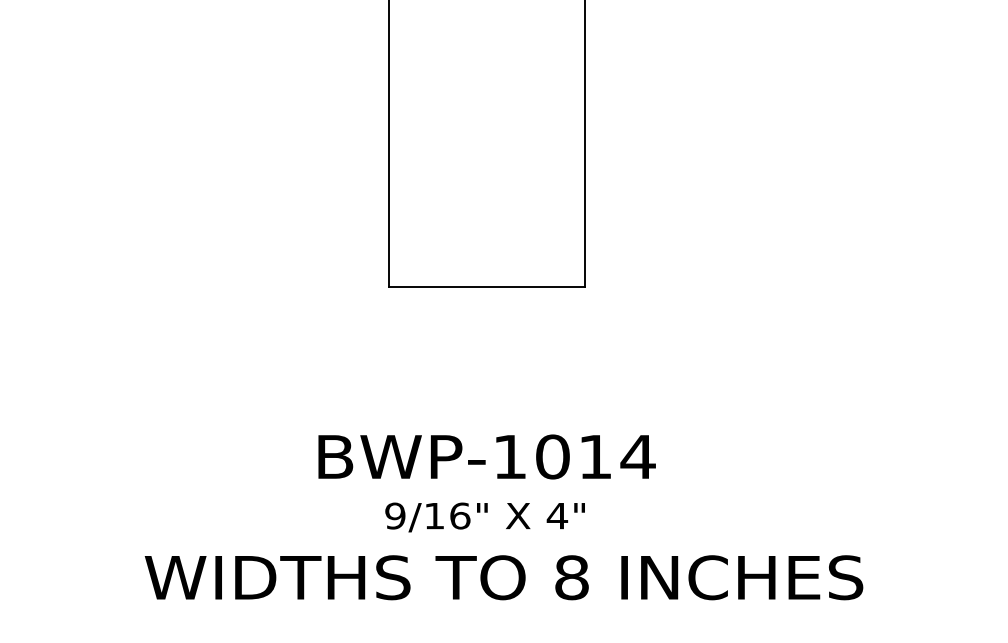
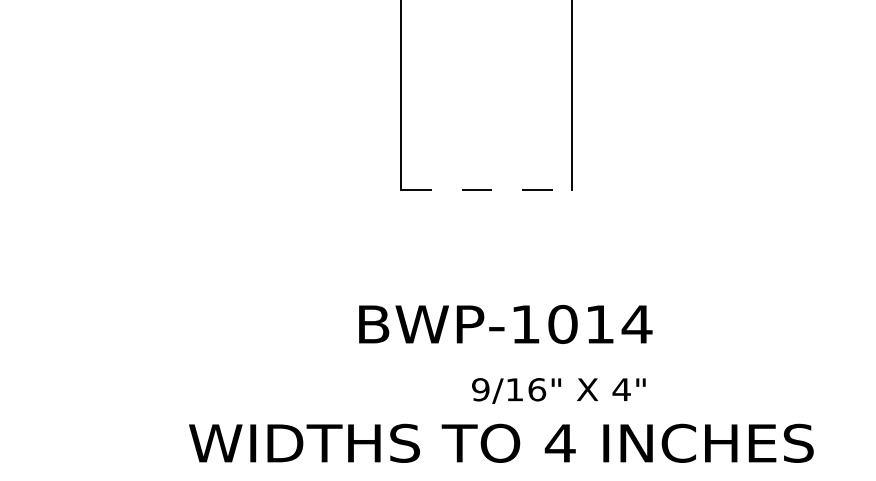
line: (486, 286) -> (486, 190), solid -> dashed
text: (486, 456) -> (505, 324), moved
text: (484, 517) -> (558, 391), moved
text: (571, 577) -> (560, 443), 8 -> 4

